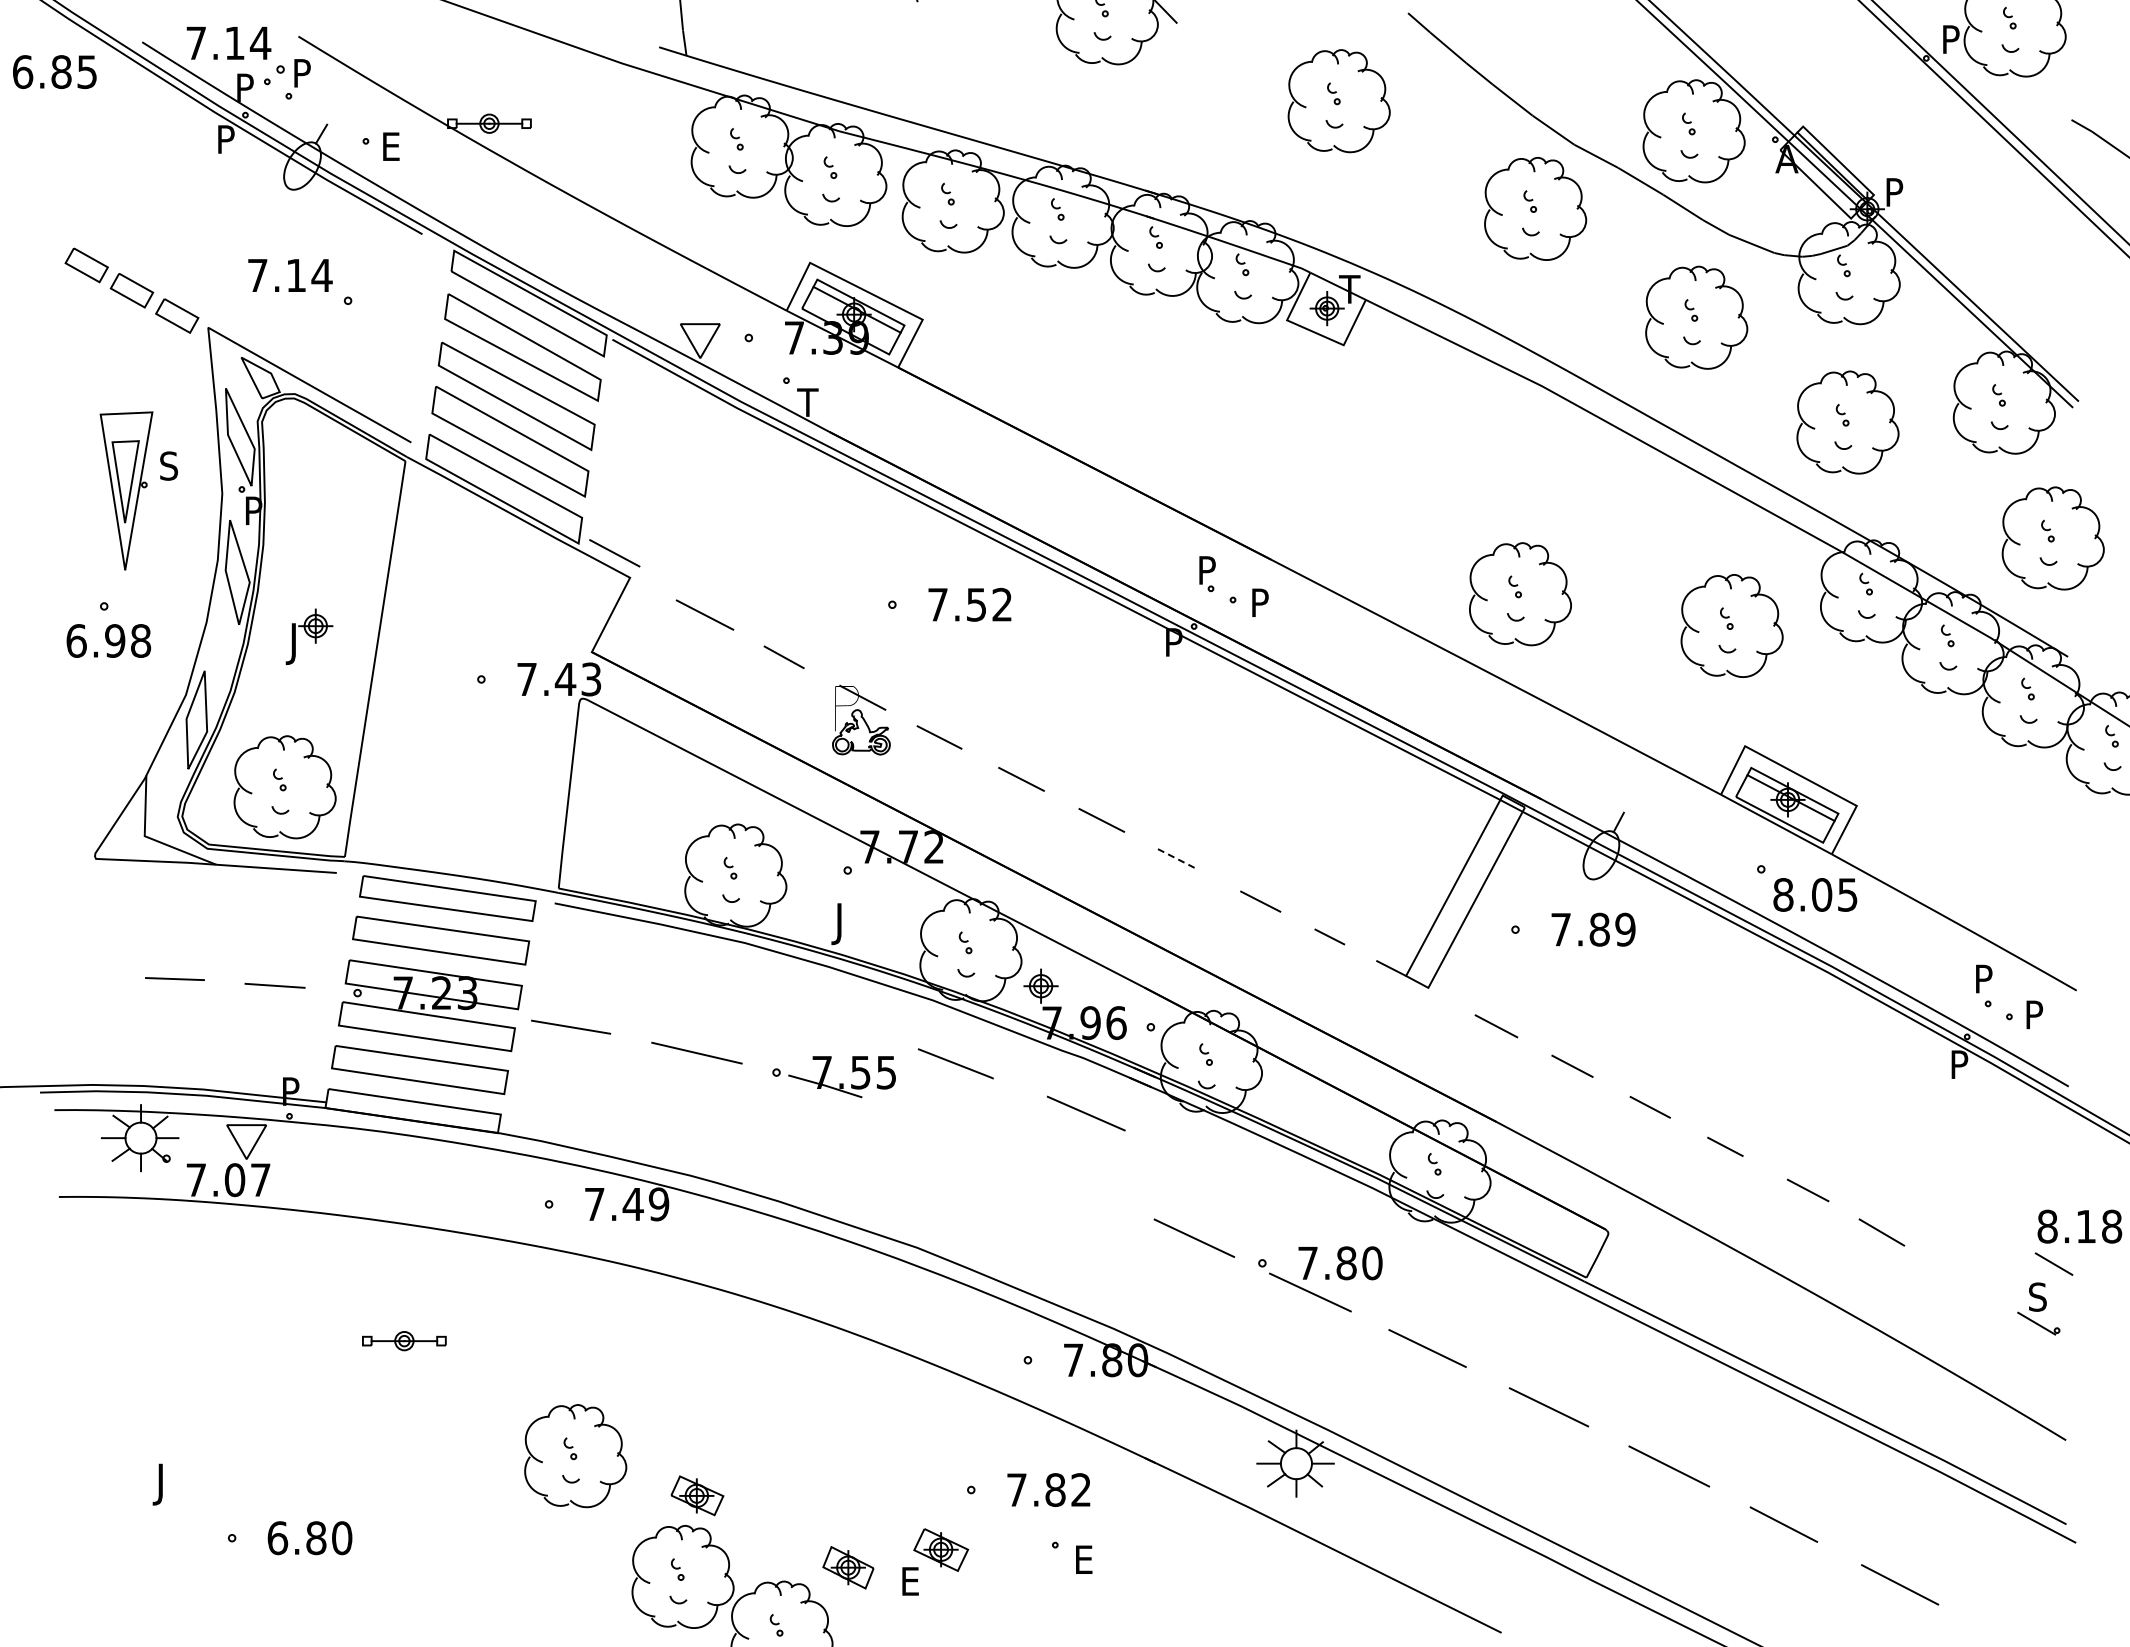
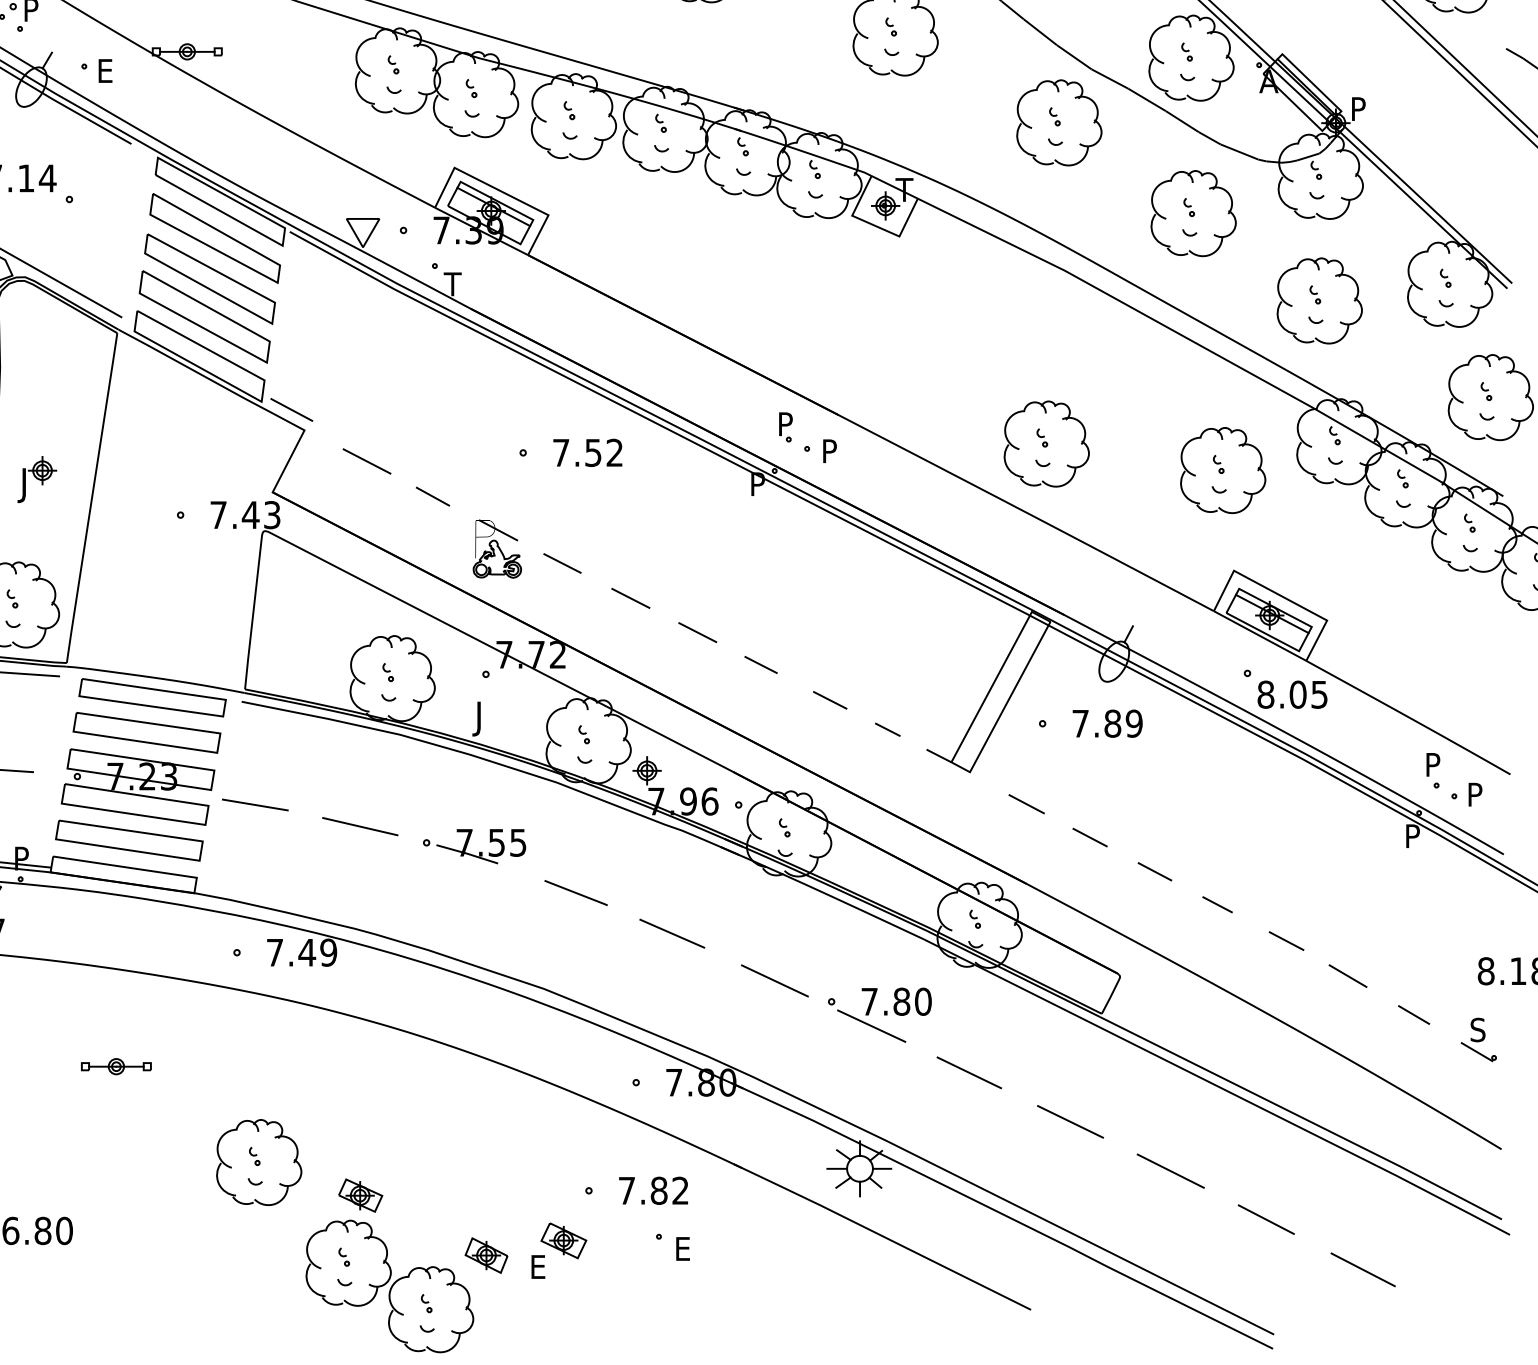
line: (1178, 859) -> (761, 665), dashed -> solid
line: (955, 1063) -> (575, 892), moved
line: (1085, 1113) -> (671, 933), moved
line: (2053, 1263) -> (1413, 1014), moved

